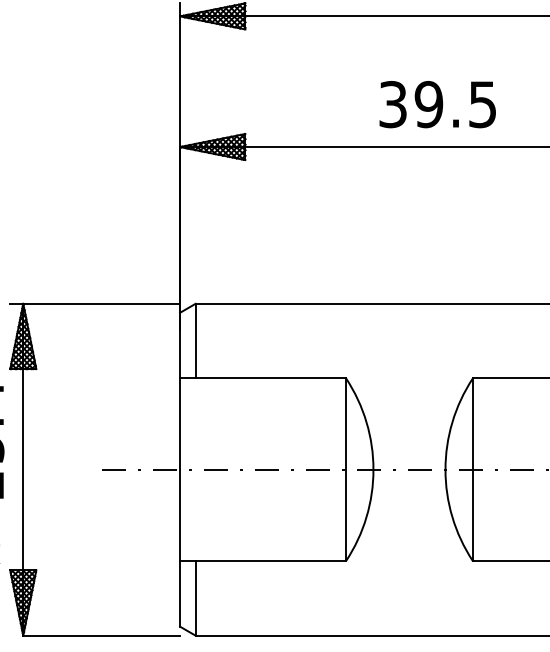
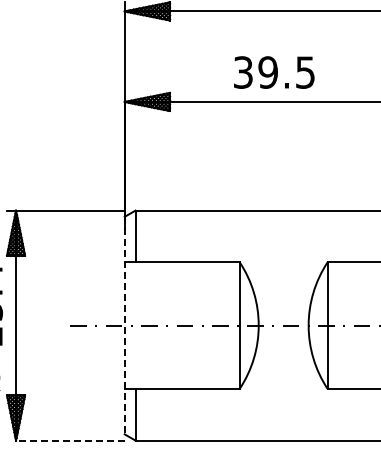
text: (438, 104) -> (274, 72), moved
line: (179, 469) -> (124, 325), solid -> dashed
line: (100, 635) -> (69, 440), solid -> dashed

